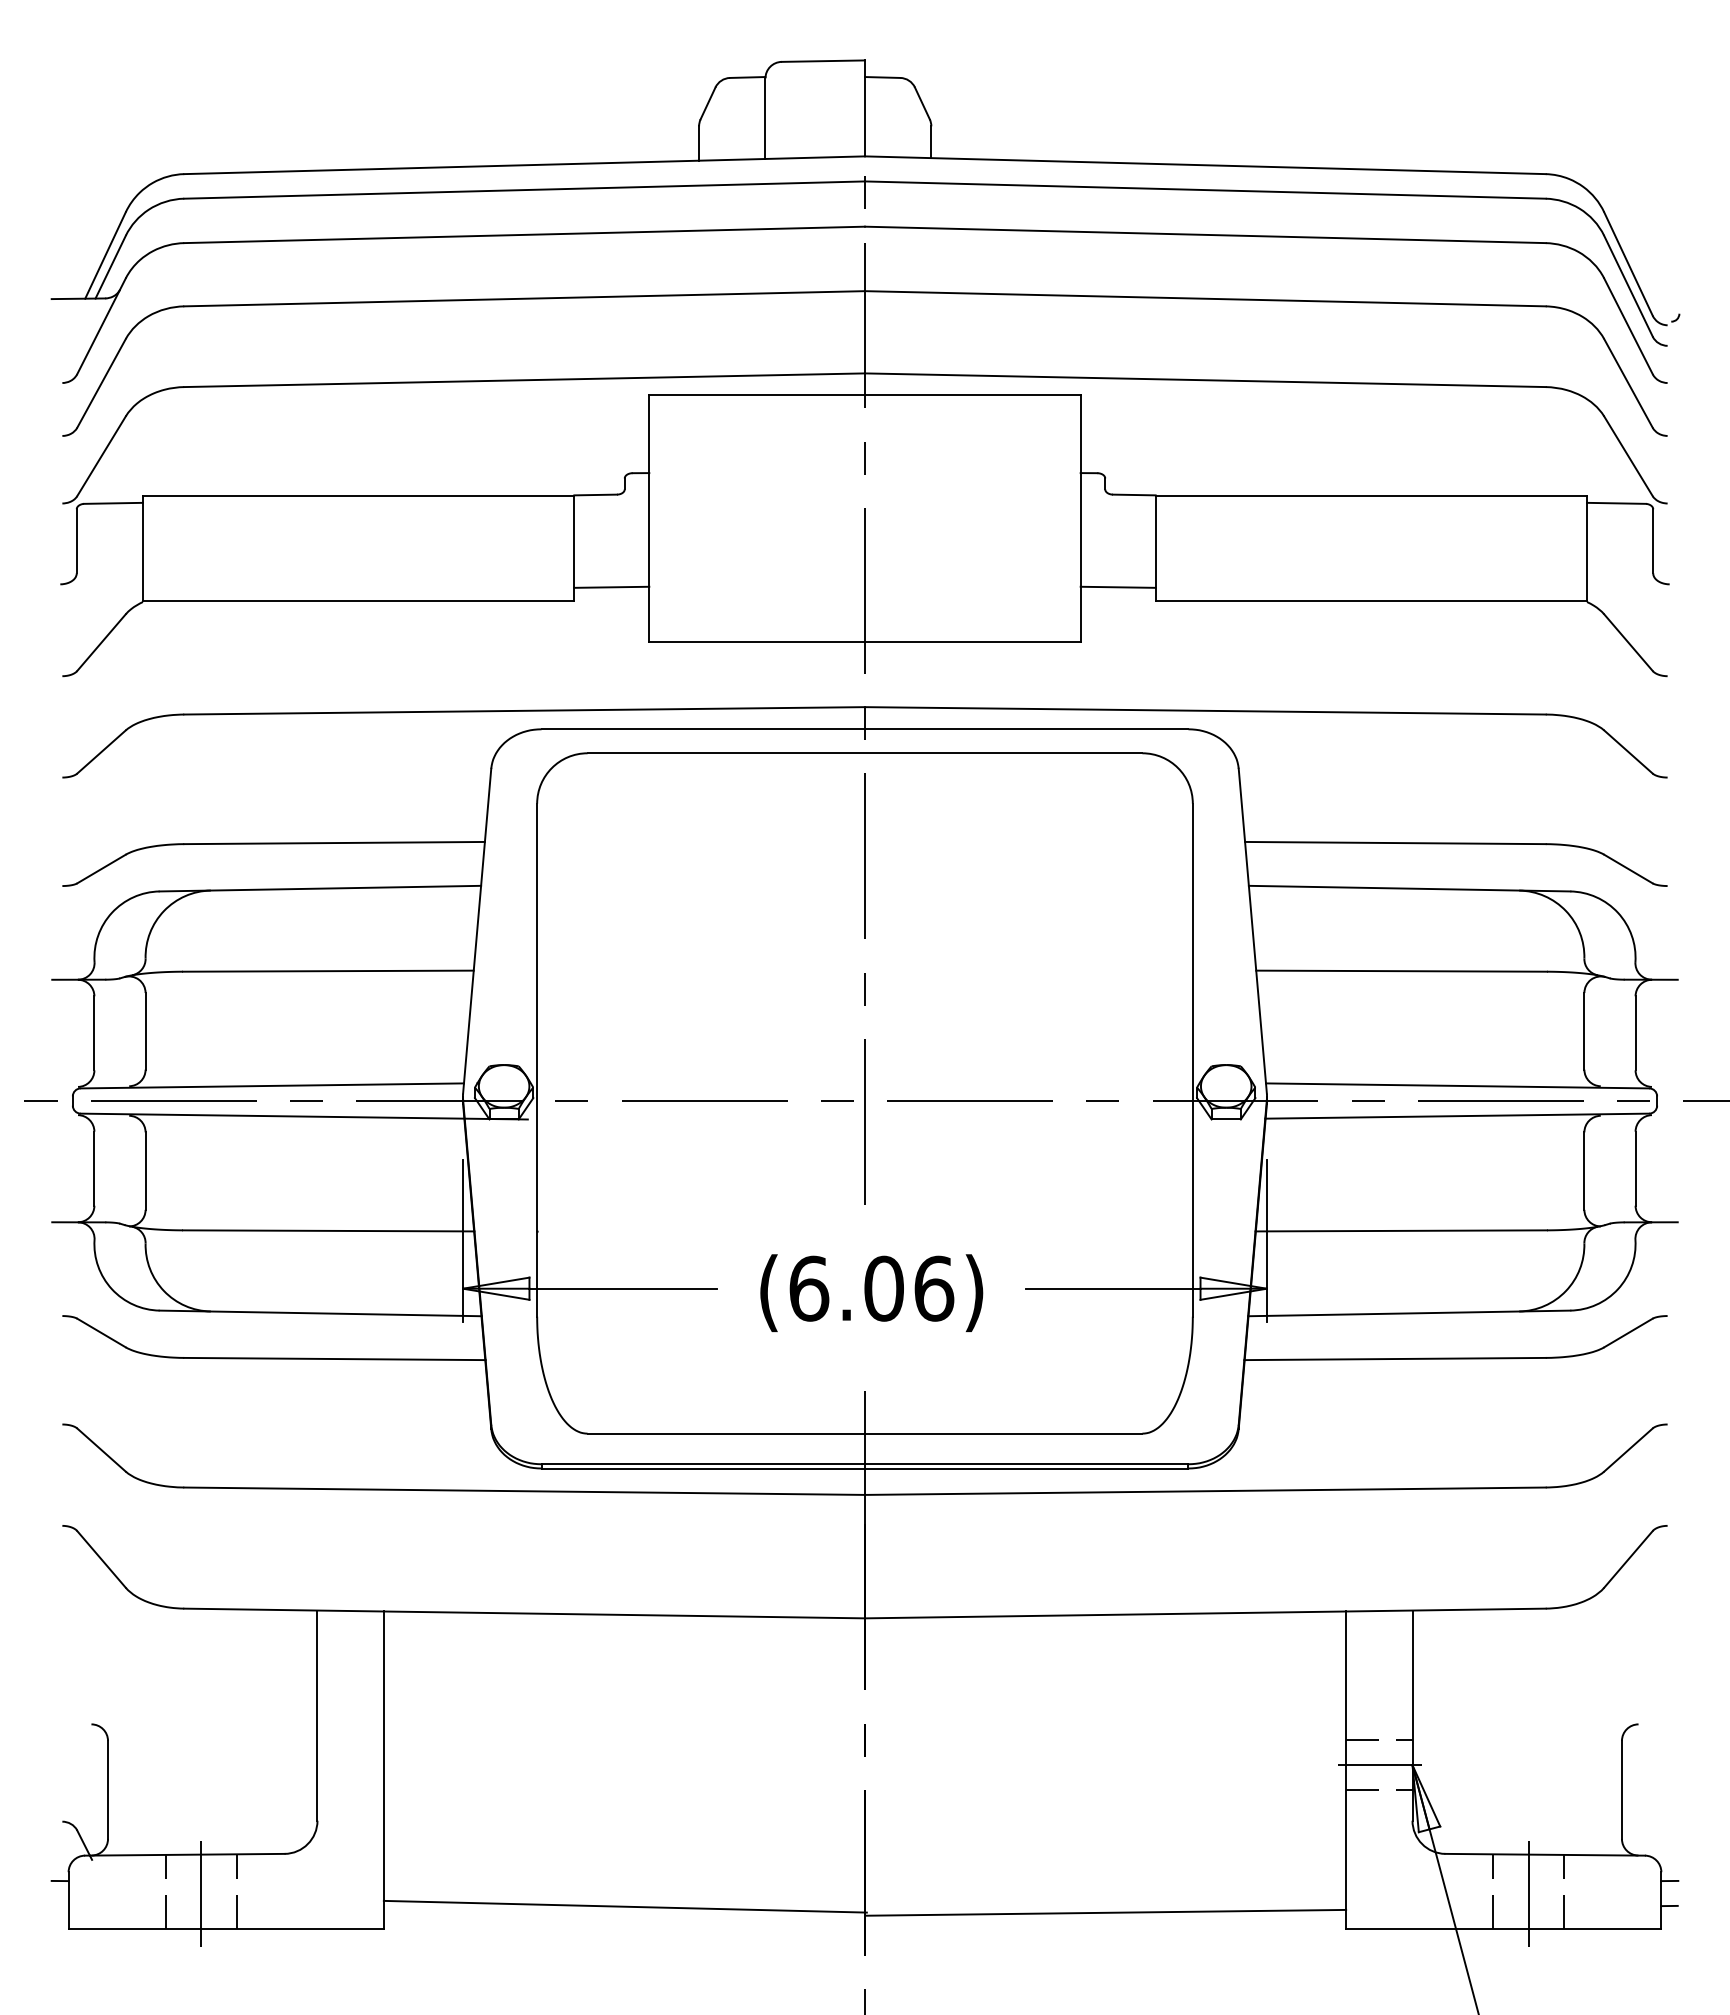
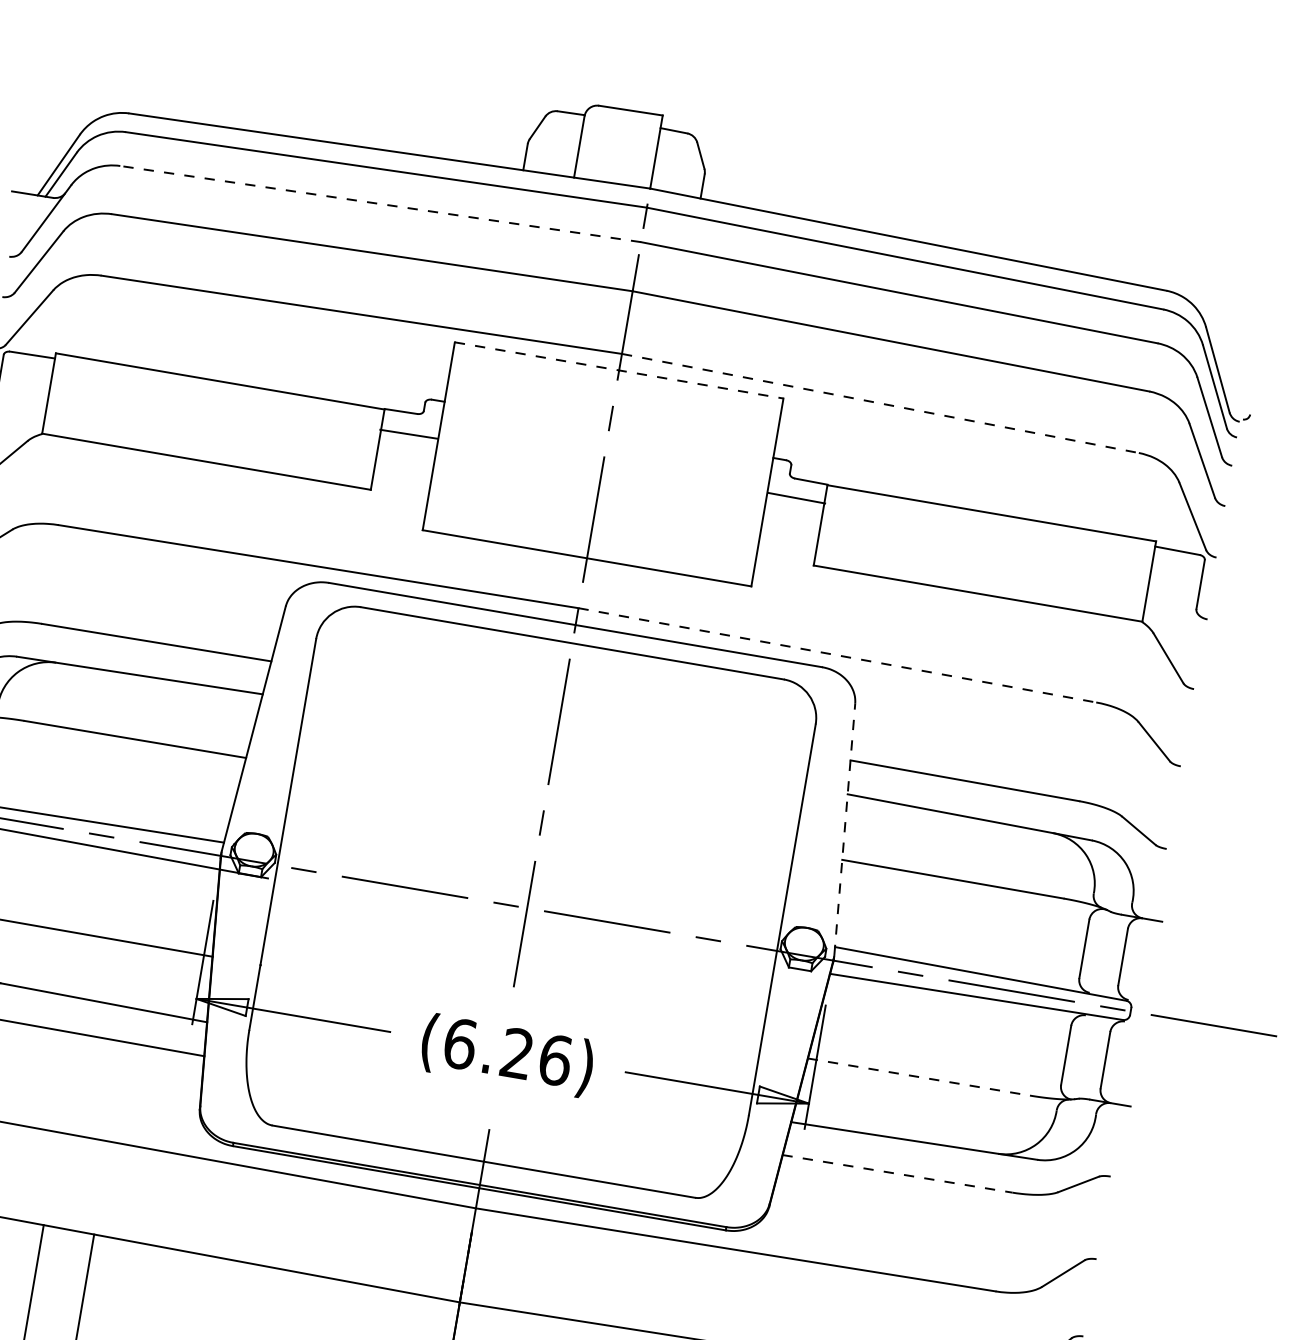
line: (524, 234) -> (380, 203), solid -> dashed
line: (1205, 380) -> (880, 403), solid -> dashed
line: (864, 395) -> (618, 370), solid -> dashed
line: (611, 586) -> (408, 433), moved
line: (1117, 586) -> (796, 497), moved
line: (1205, 710) -> (837, 655), solid -> dashed
line: (1252, 930) -> (844, 828), solid -> dashed
line: (1401, 1230) -> (919, 1076), solid -> dashed
text: (883, 1288) -> (516, 1053), (6.06) -> (6.26)
line: (1395, 1359) -> (897, 1174), solid -> dashed

